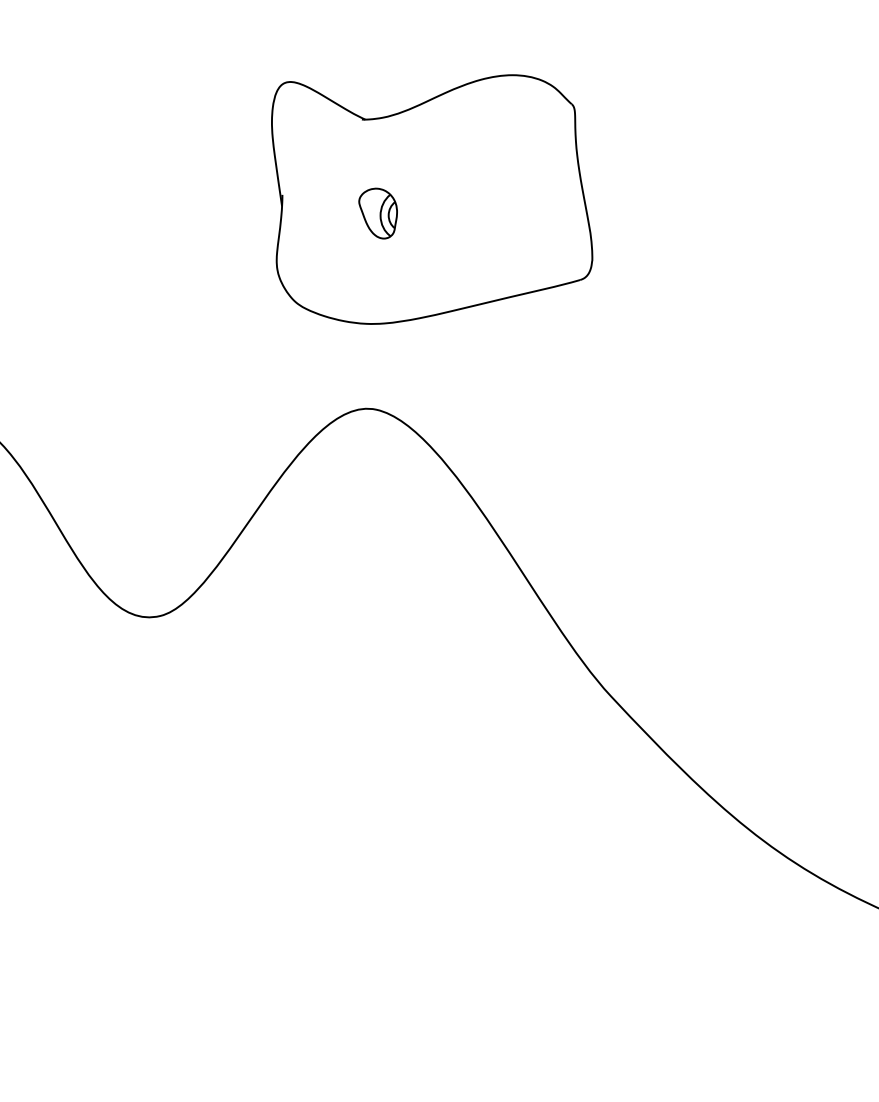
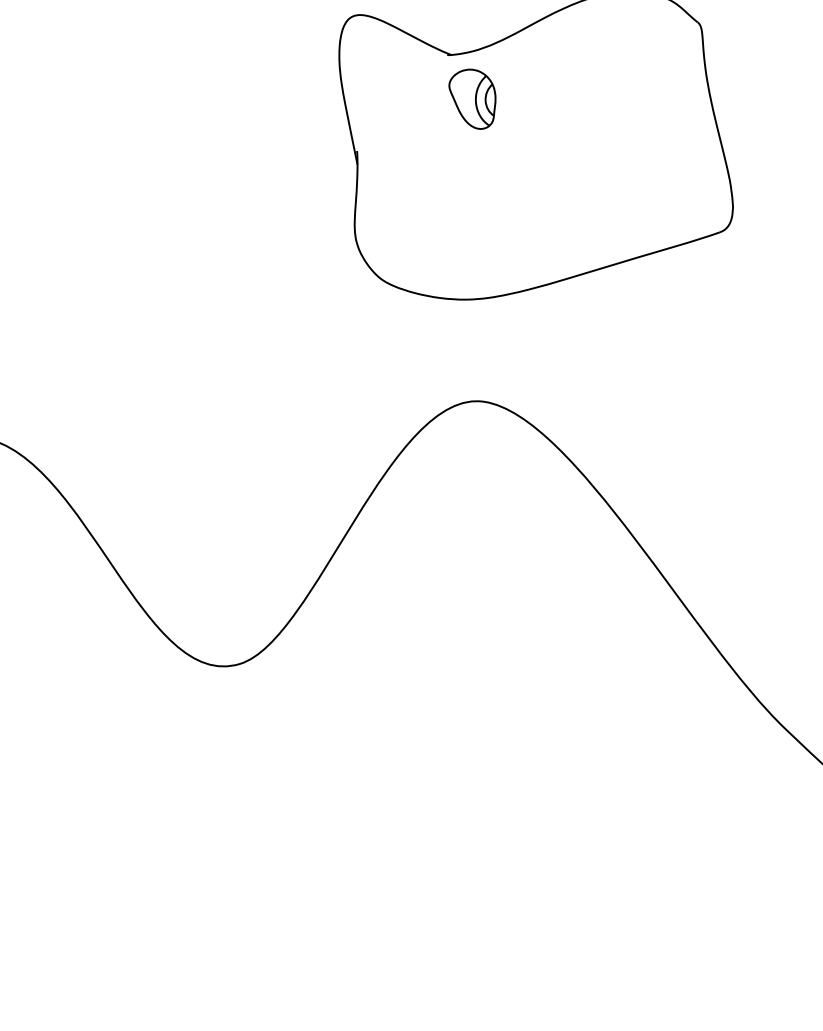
part: (377, 213) -> (472, 99), moved

